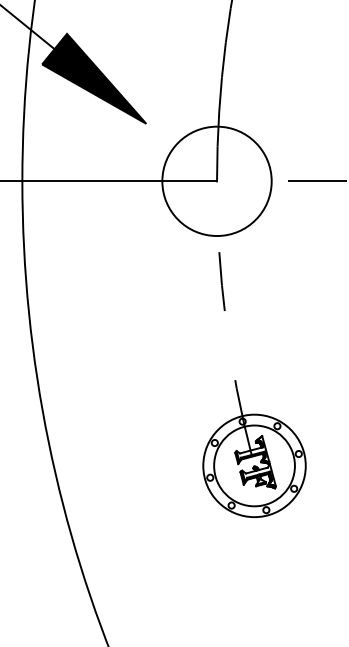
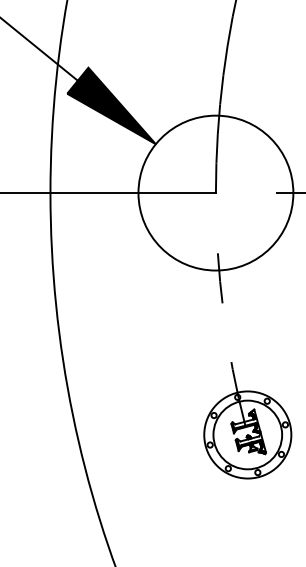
circle: (216, 180) -> (215, 192), size x1.67

